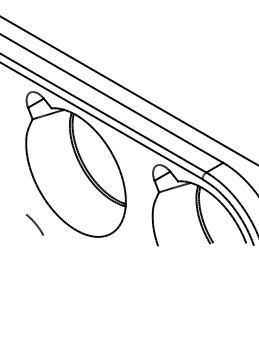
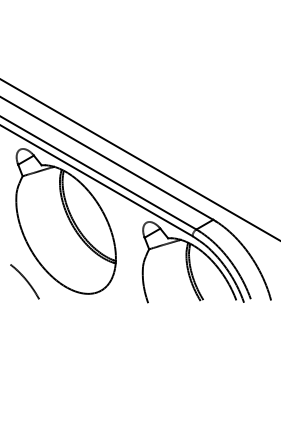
part: (34, 224) -> (24, 281), size x1.67

